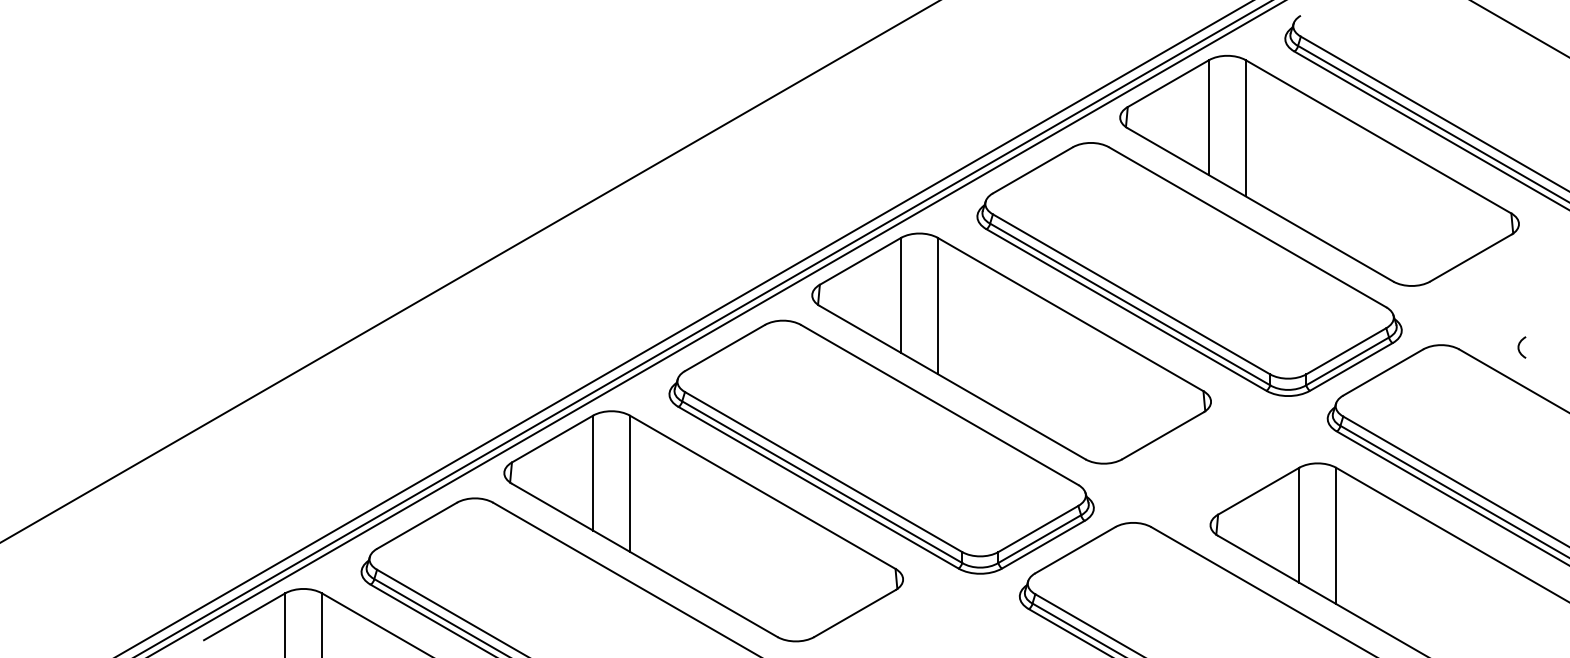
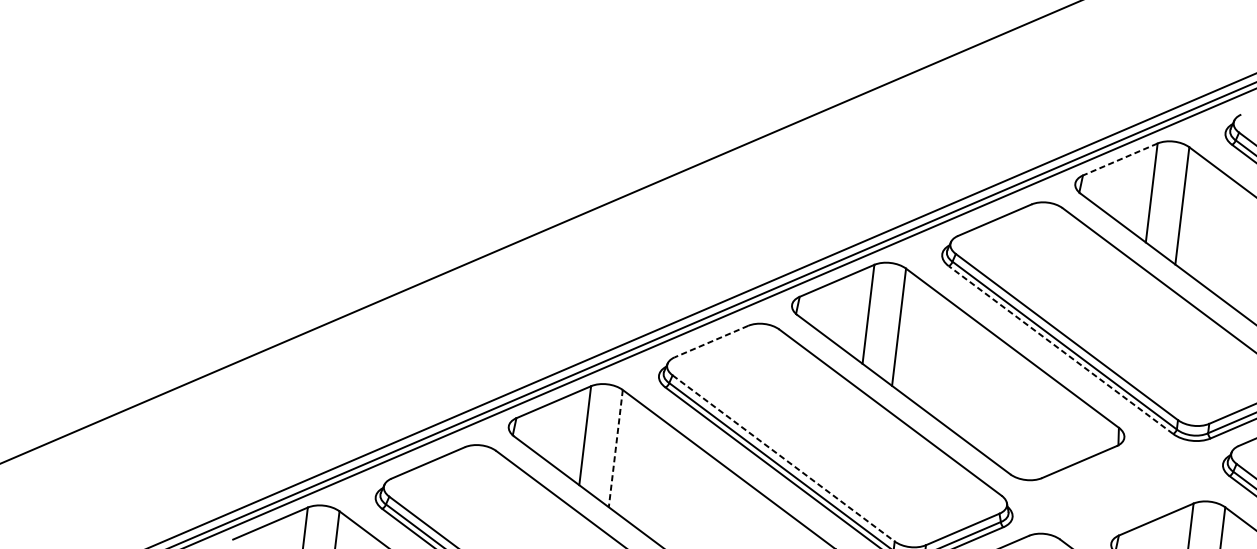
line: (1168, 83) -> (1120, 159), solid -> dashed
line: (1126, 310) -> (1060, 350), solid -> dashed
line: (724, 348) -> (711, 341), solid -> dashed
line: (823, 472) -> (783, 458), solid -> dashed
line: (629, 484) -> (615, 449), solid -> dashed

